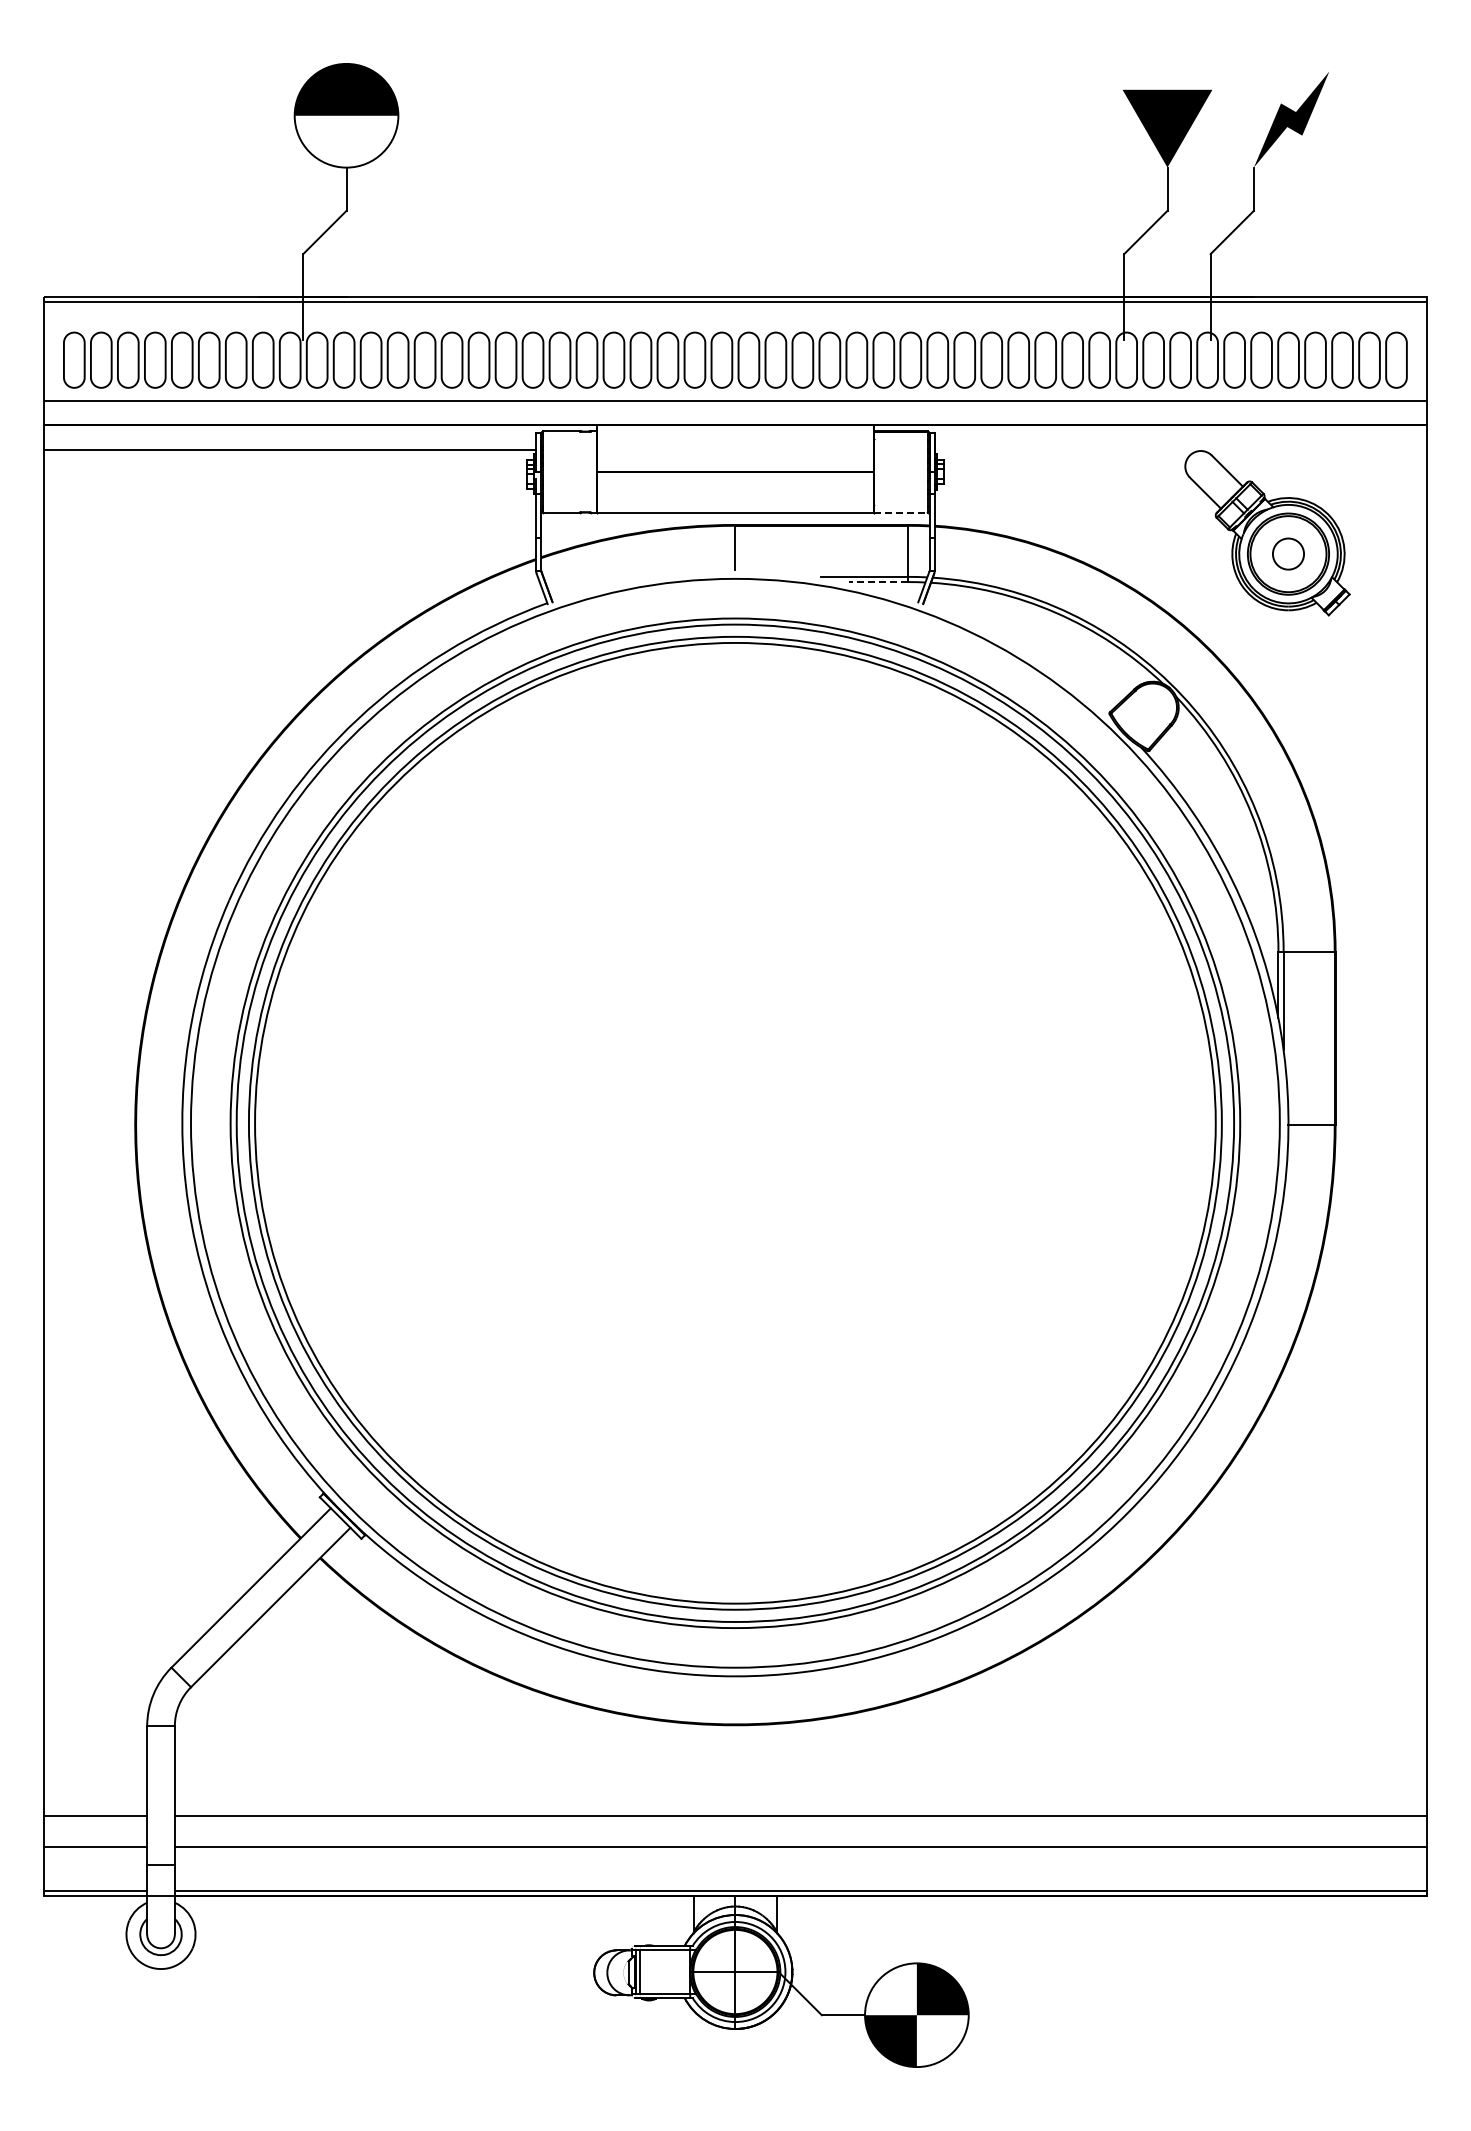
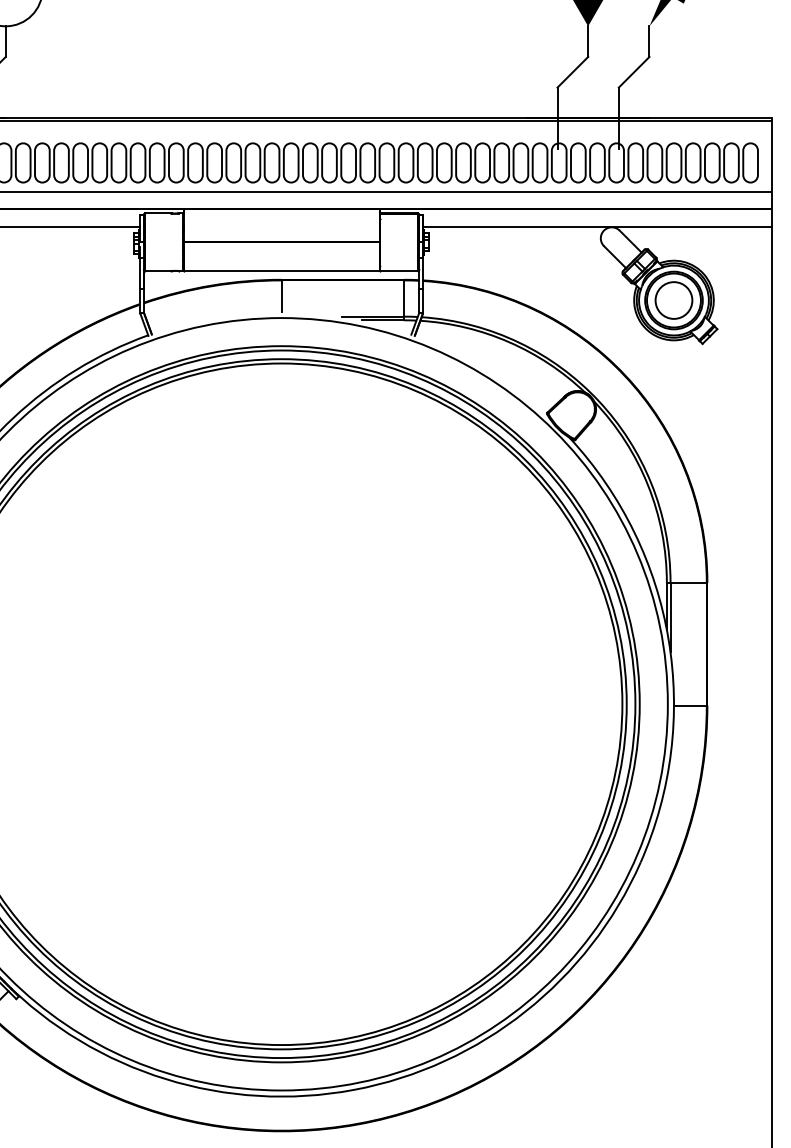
line: (1180, 450) -> (597, 226), added
line: (900, 512) -> (398, 270), dashed -> solid
circle: (1288, 553) -> (673, 300), size x1.67
line: (878, 582) -> (383, 320), dashed -> solid

